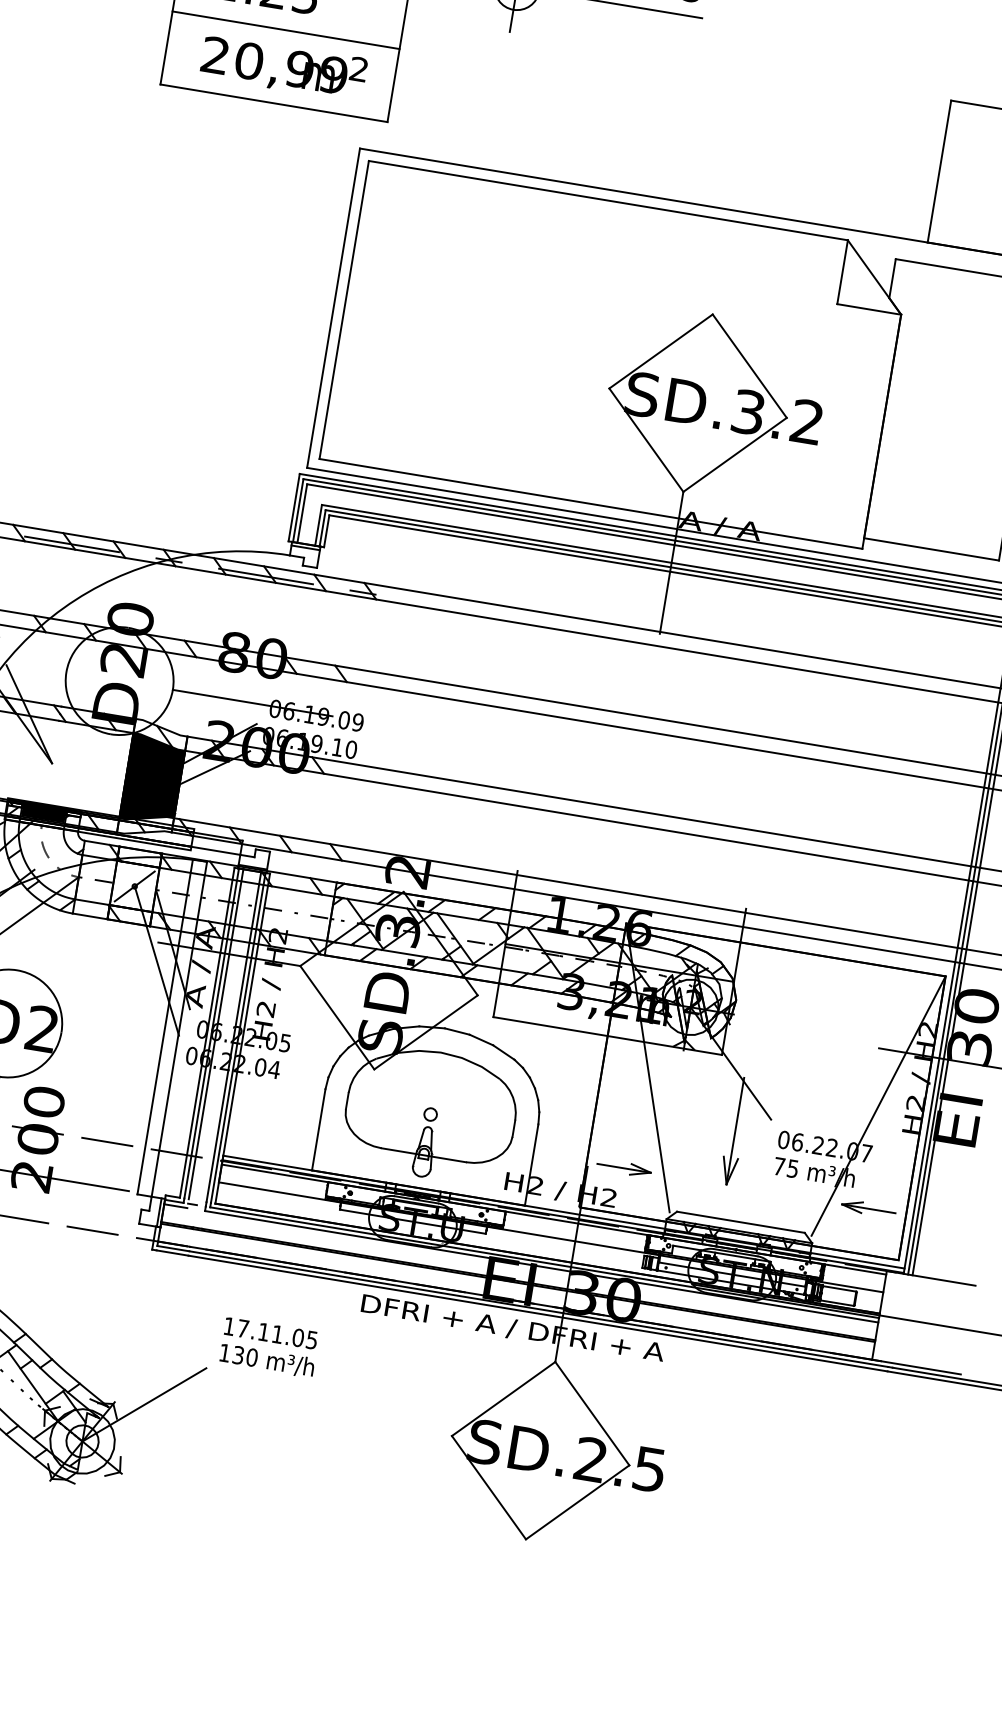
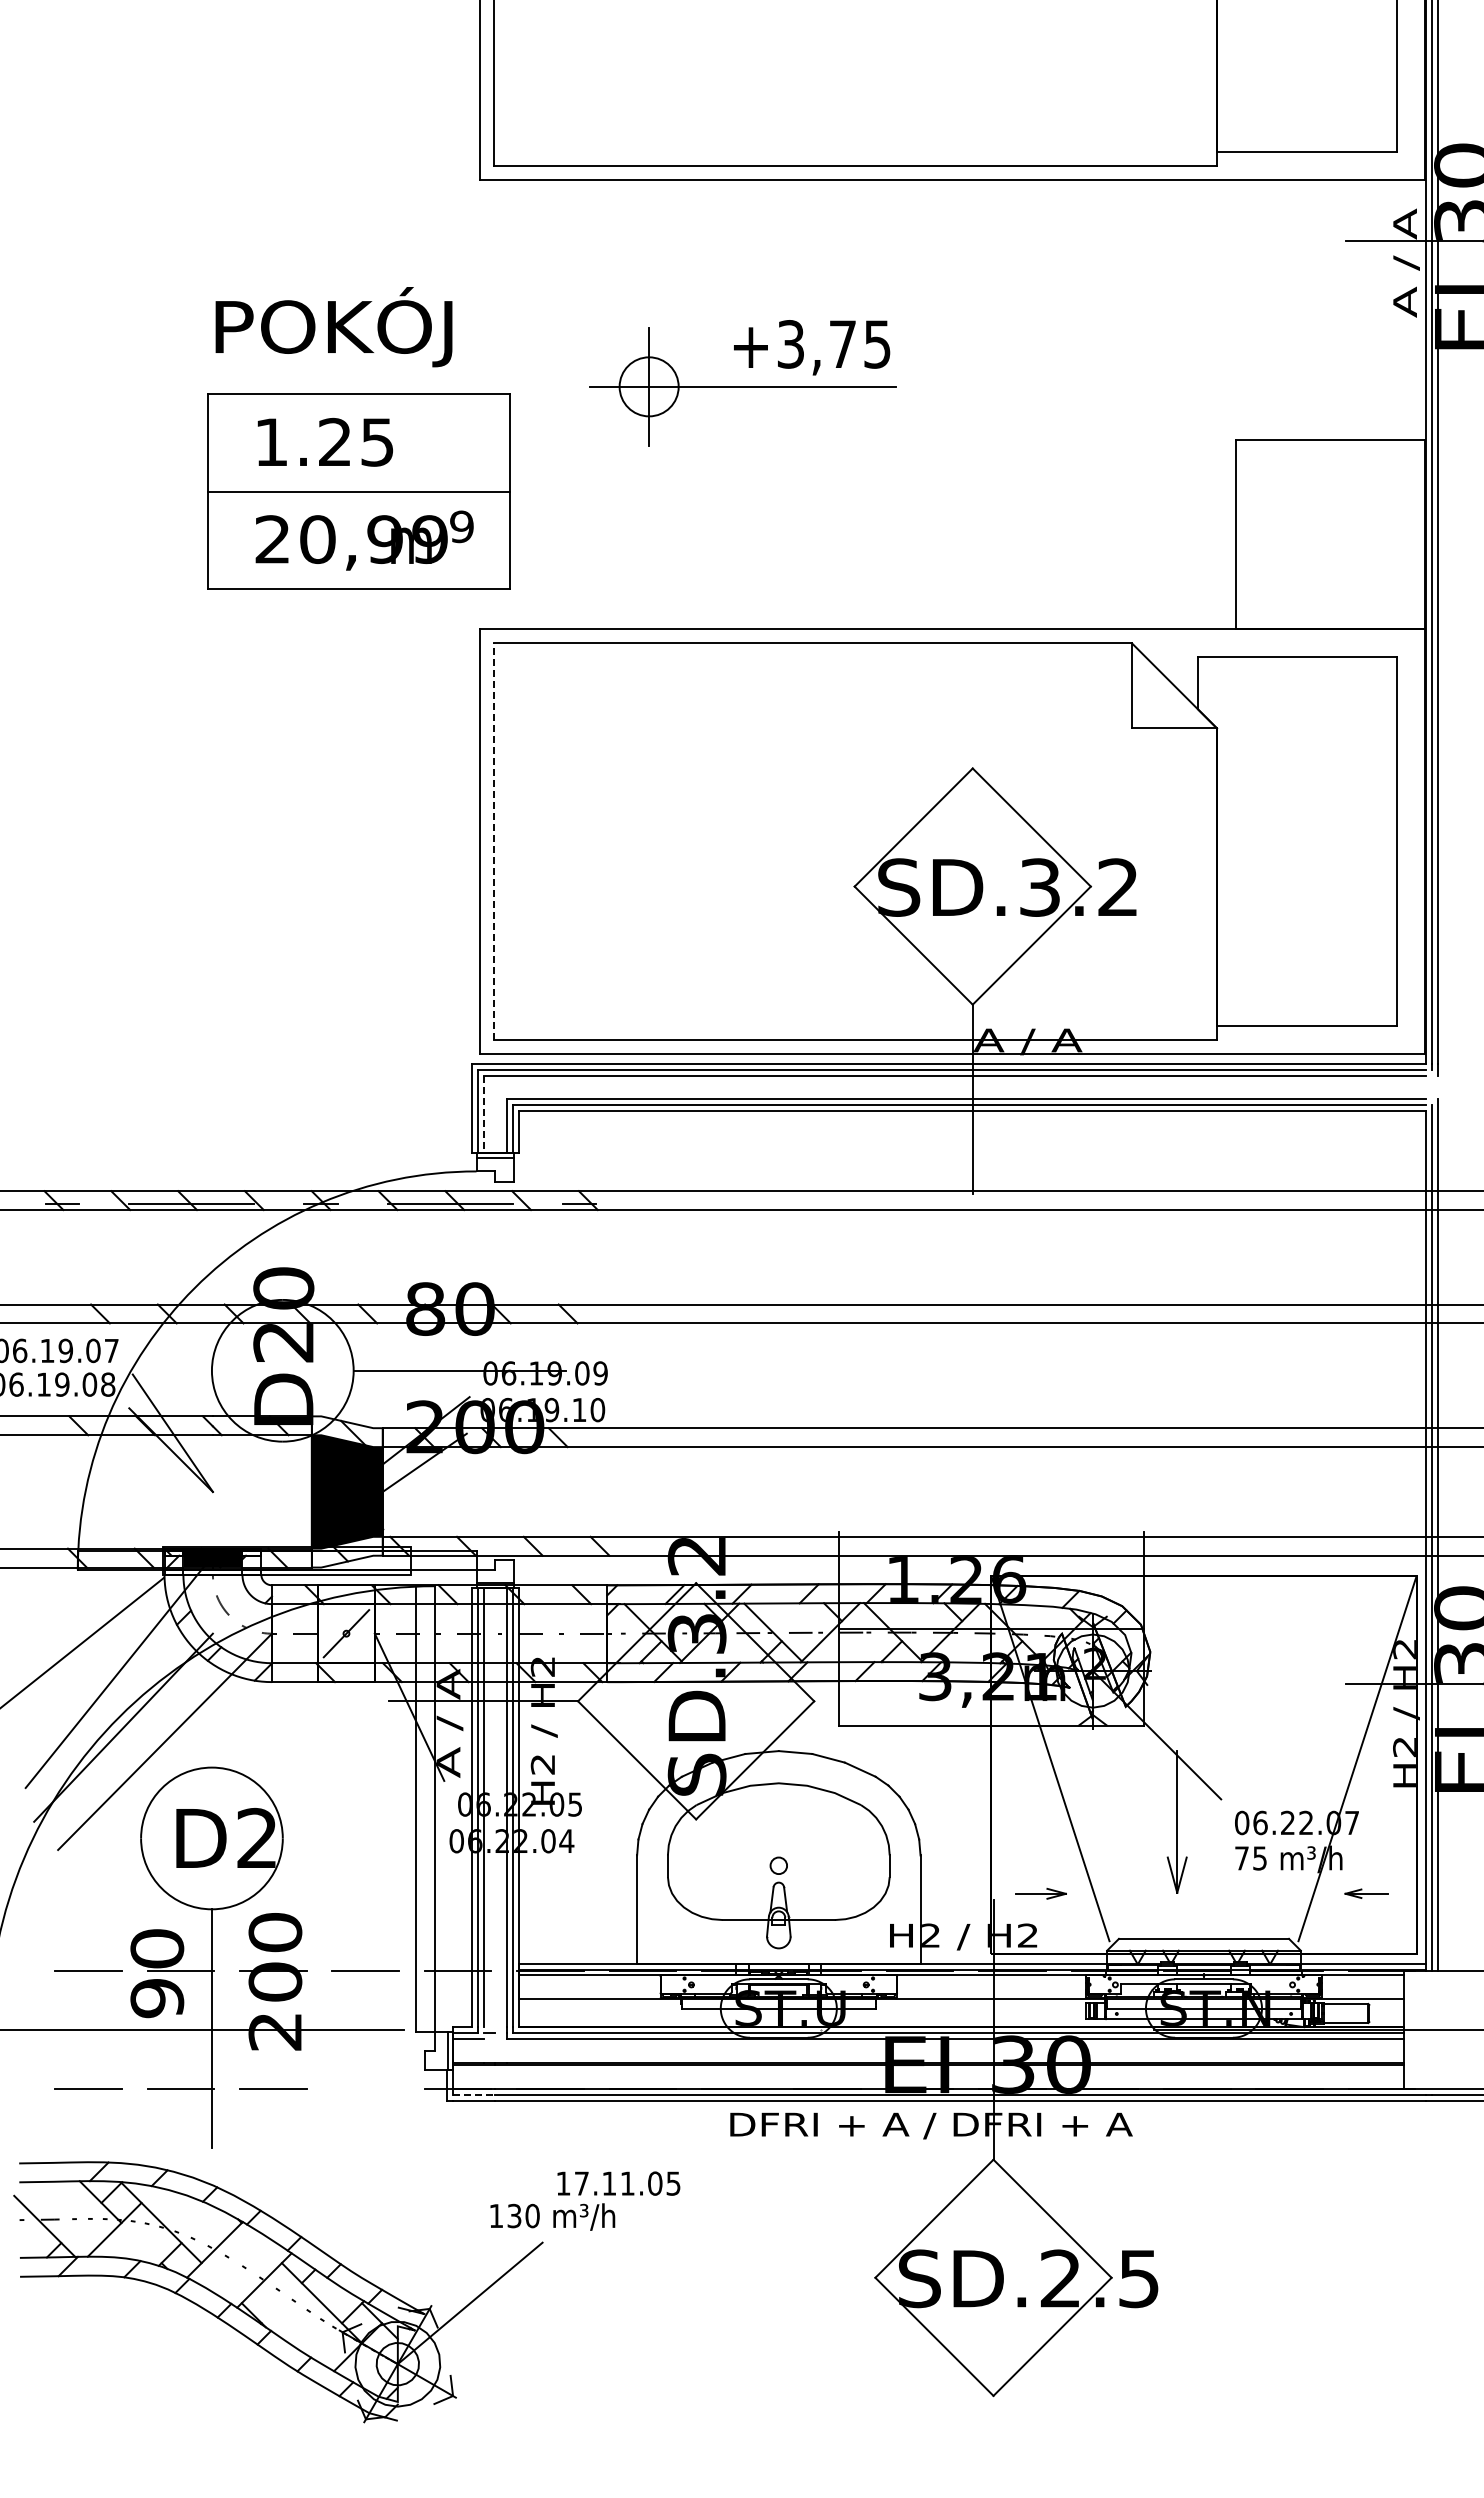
text: (358, 69) -> (461, 526), 2 -> 9
line: (344, 309) -> (494, 841), solid -> dashed
line: (302, 513) -> (483, 1114), solid -> dashed
line: (156, 960) -> (390, 1725), removed
part: (624, 1168) -> (1041, 1893), size x0.7
part: (868, 1208) -> (1366, 1893), size x0.6
line: (92, 1230) -> (365, 2088), removed
line: (173, 1248) -> (474, 2094), solid -> dashed
text: (267, 1360) -> (552, 2216), moved

